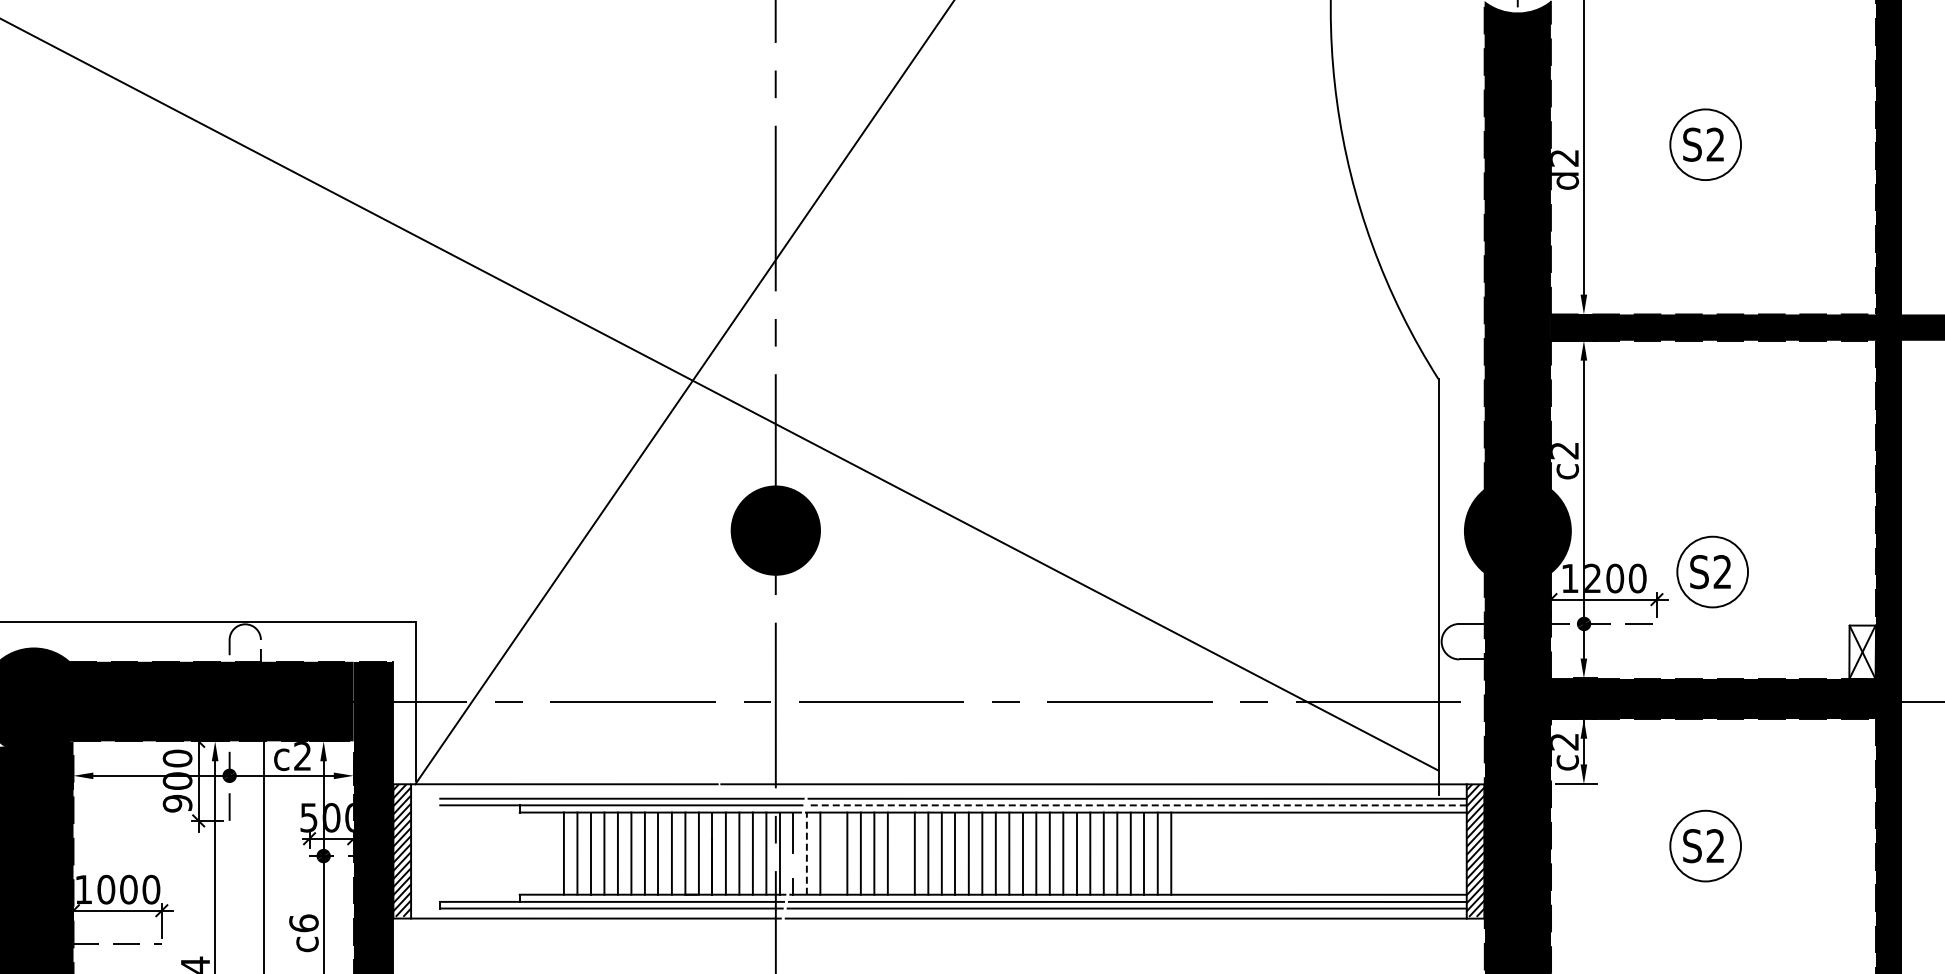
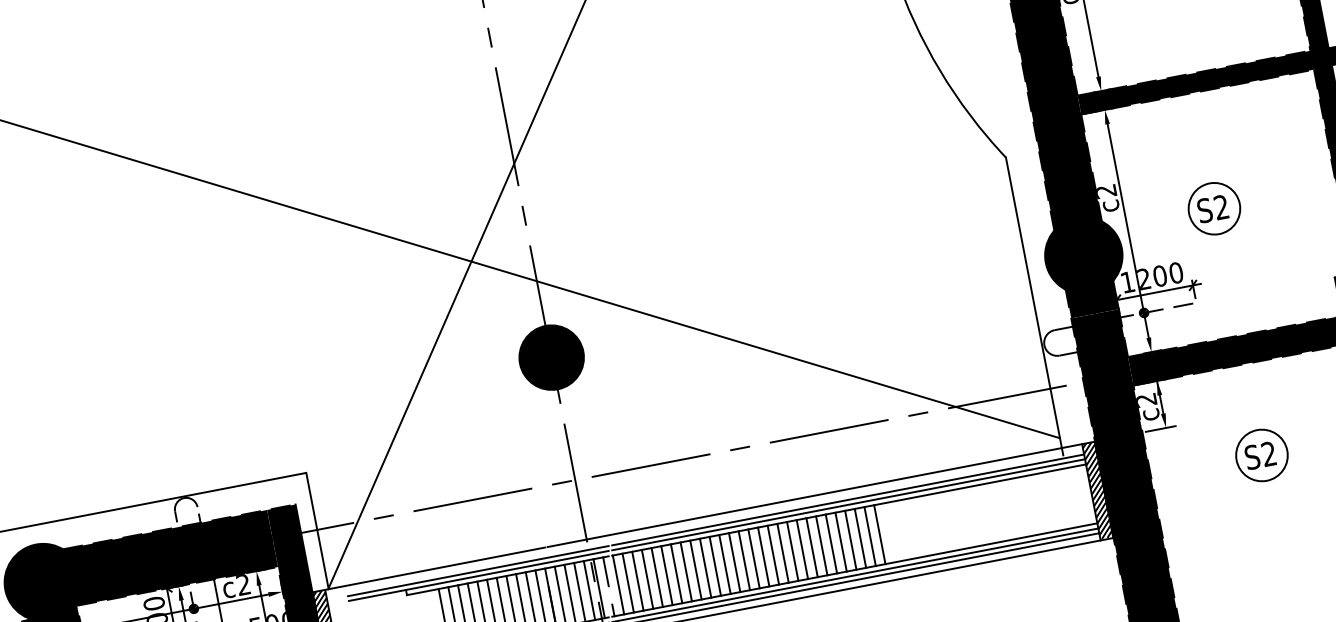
part: (1712, 571) -> (1214, 208), moved
line: (1137, 805) -> (848, 504), dashed -> solid
line: (806, 853) -> (618, 584), dashed -> solid
line: (833, 853) -> (637, 581), added
line: (901, 853) -> (686, 571), added

